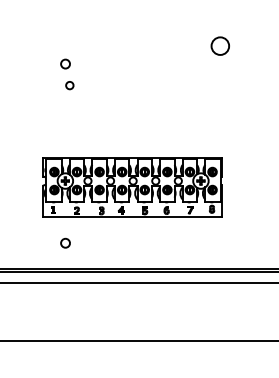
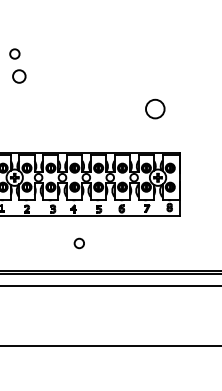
circle: (219, 45) -> (154, 108), moved
circle: (69, 85) -> (19, 76), size x1.6
circle: (65, 242) -> (79, 242), moved

